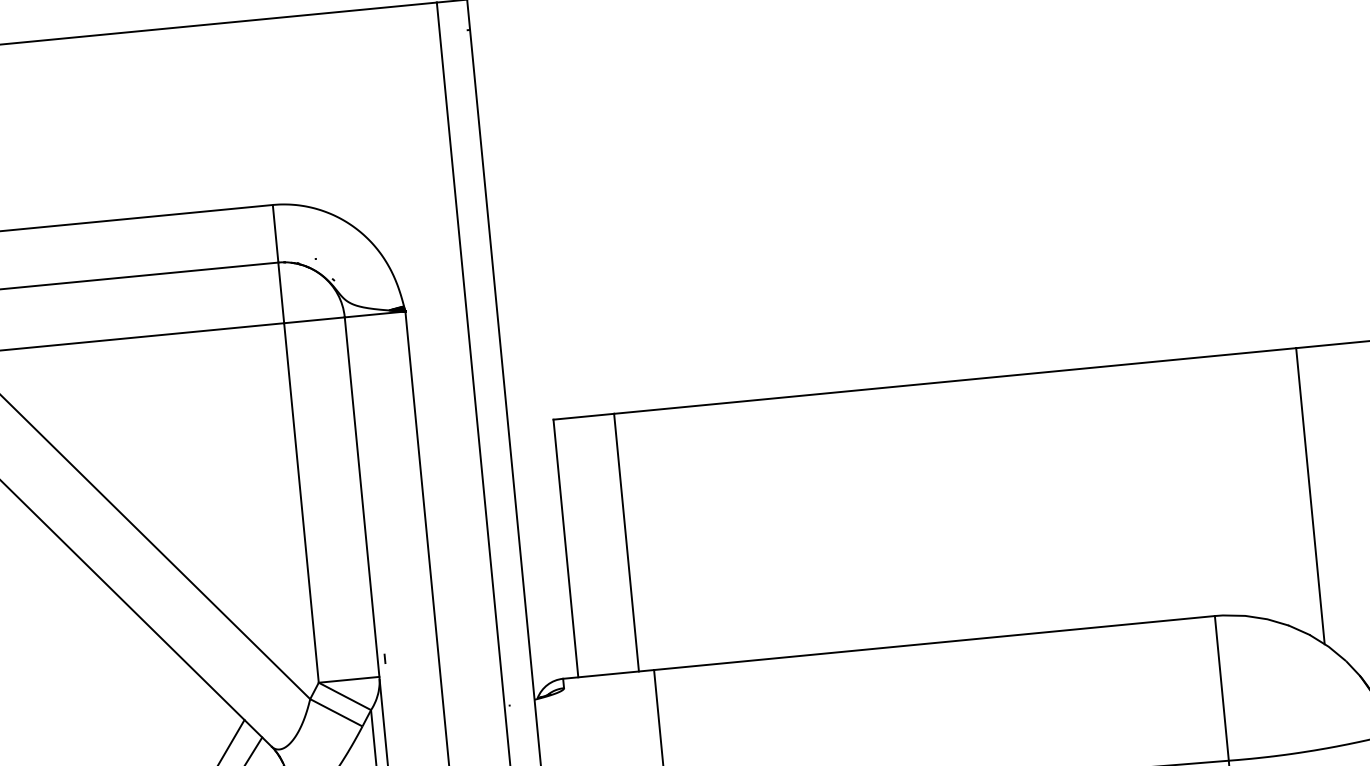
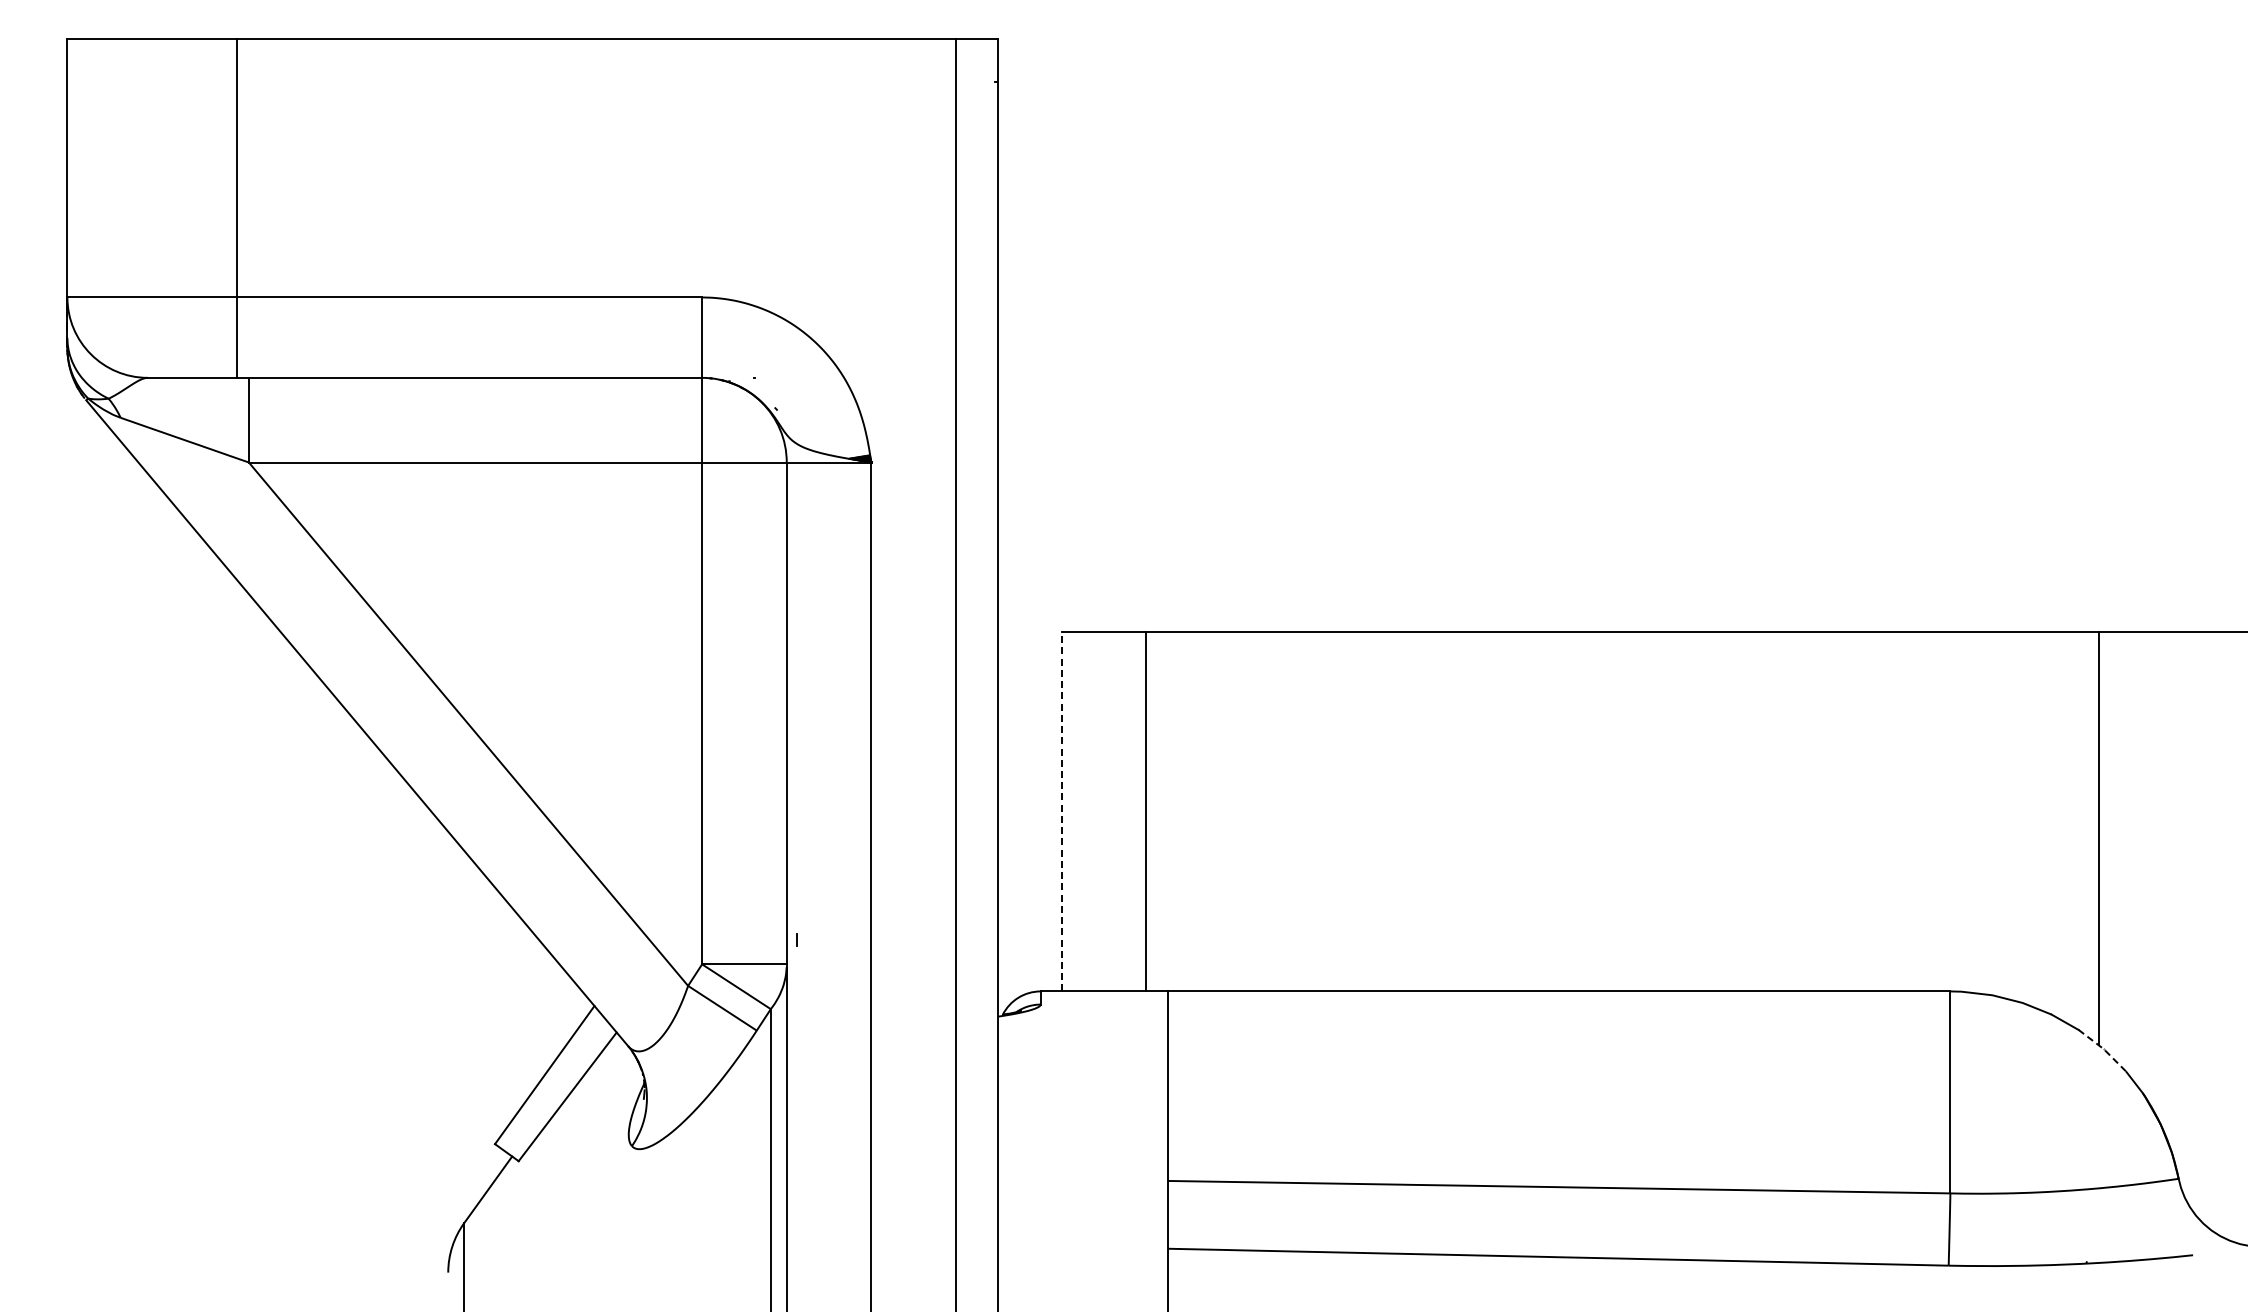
line: (565, 548) -> (1061, 811), solid -> dashed
line: (1328, 647) -> (2103, 1049), solid -> dashed

